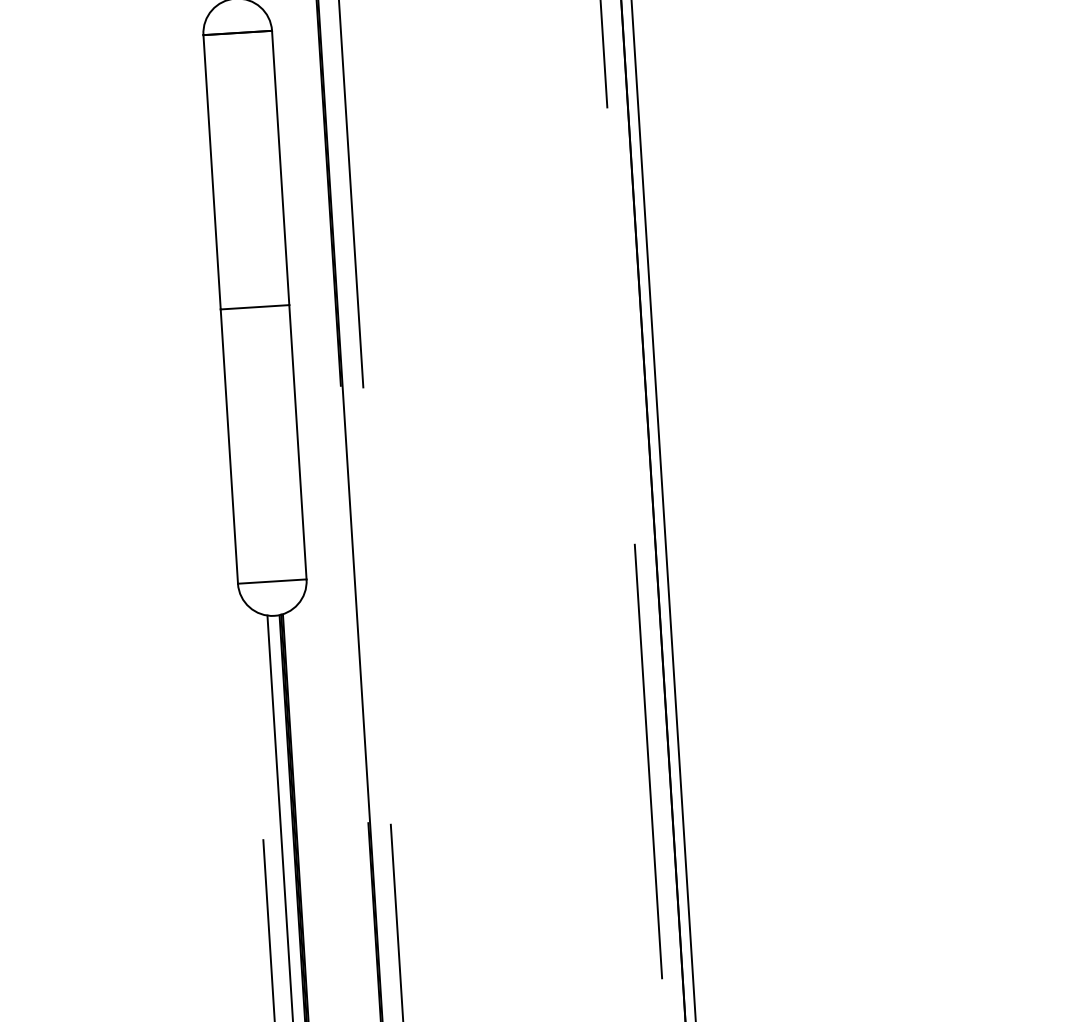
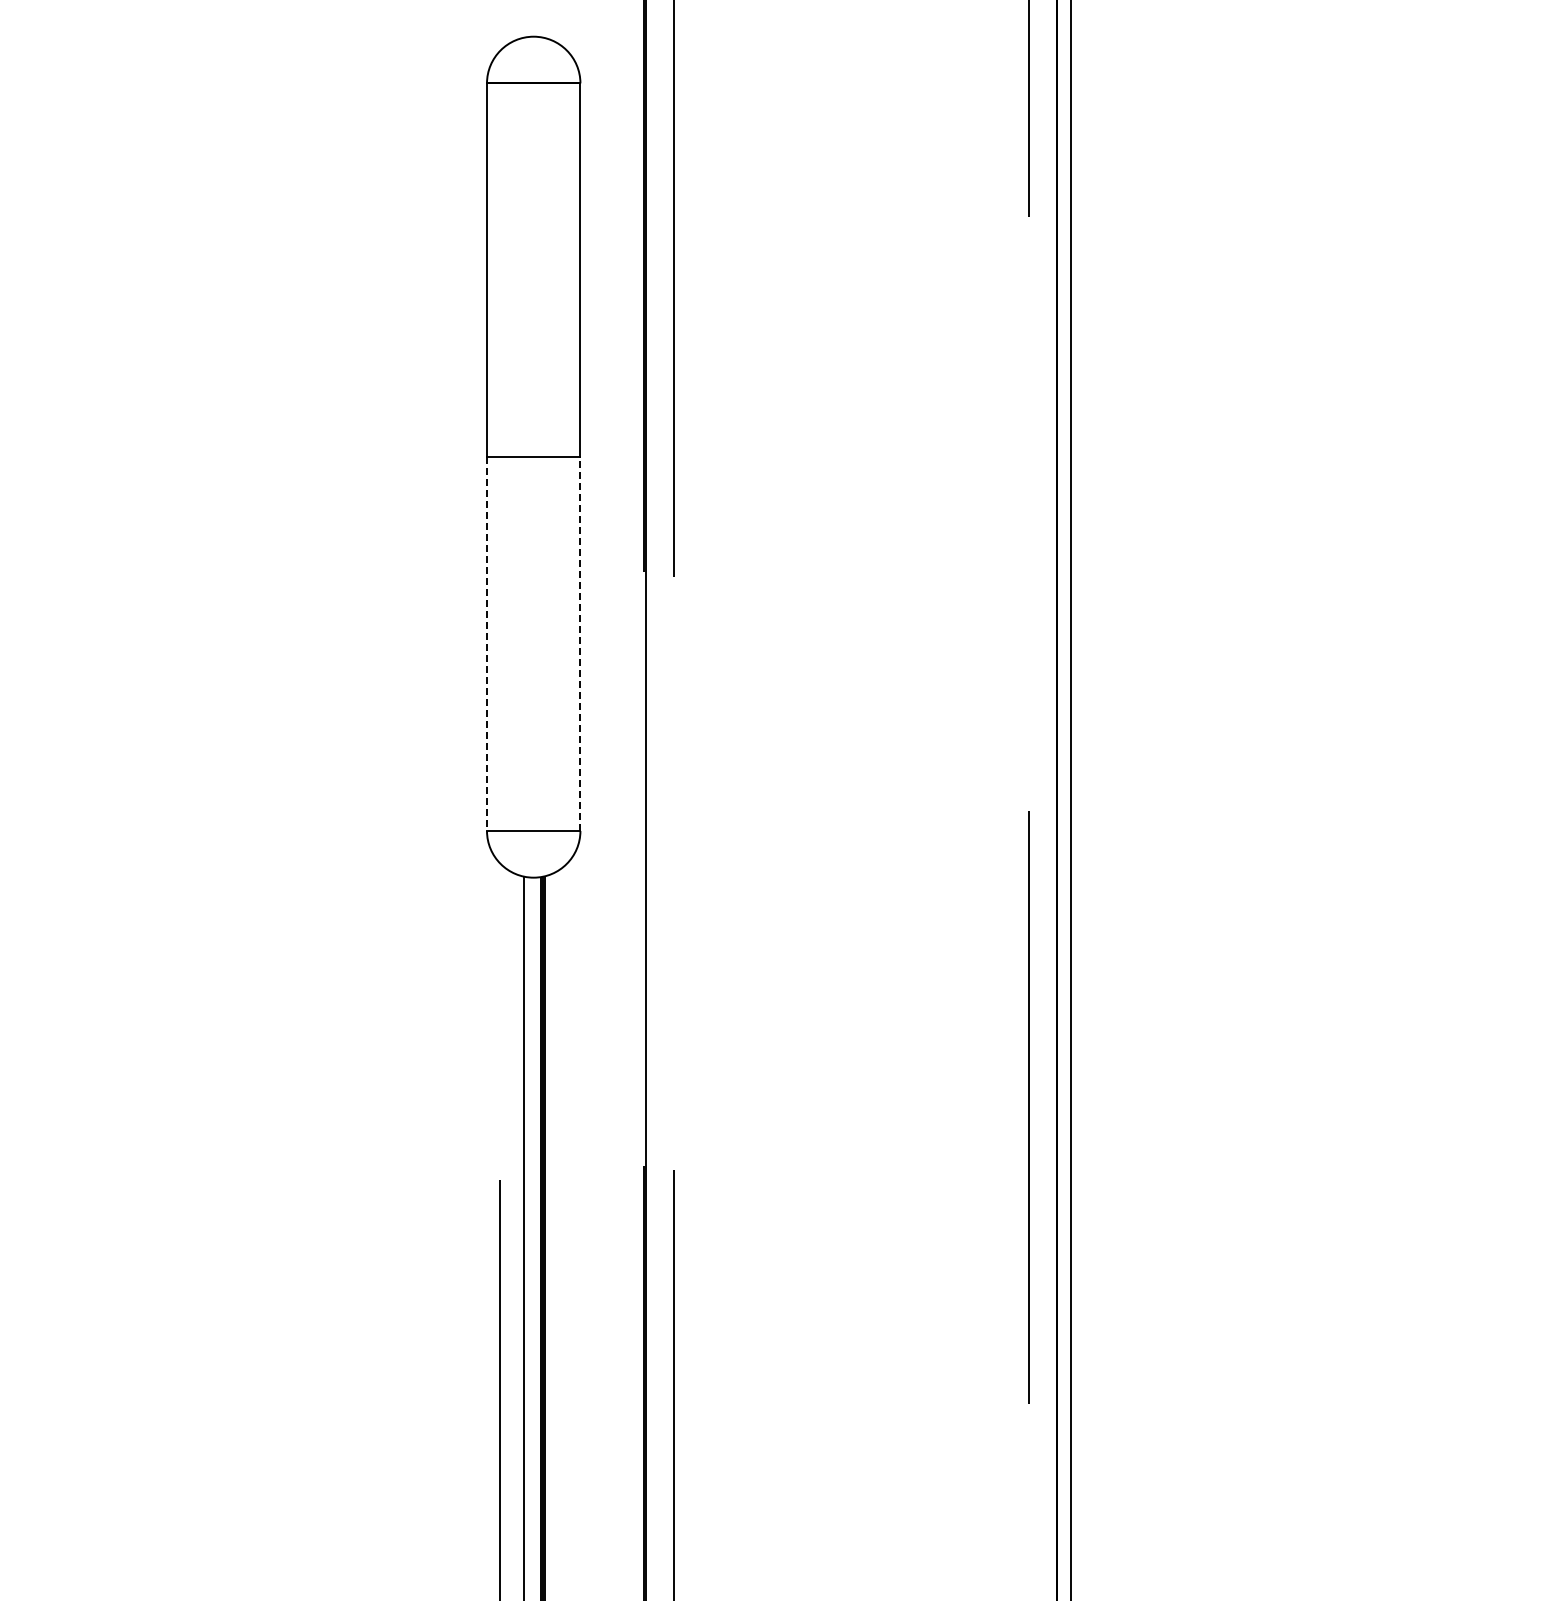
line: (298, 442) -> (580, 644), solid -> dashed
line: (229, 446) -> (487, 644), solid -> dashed

